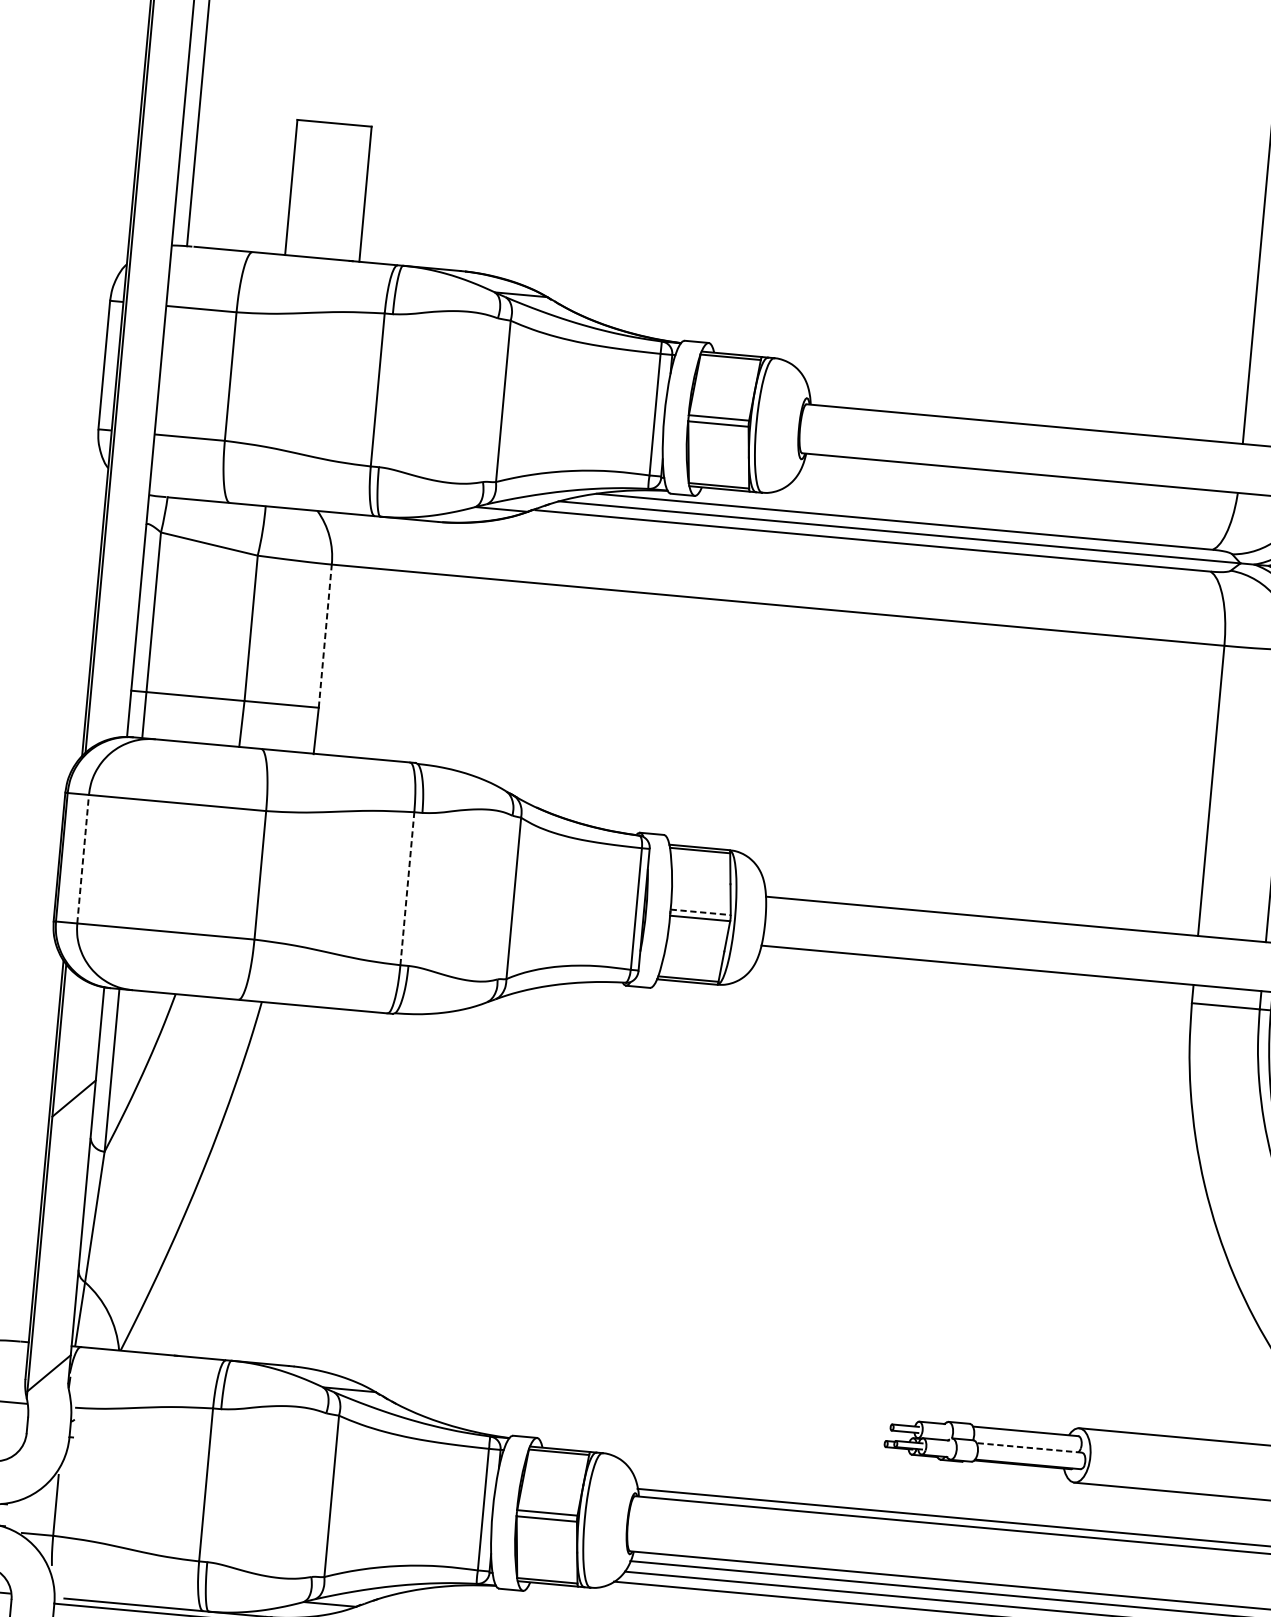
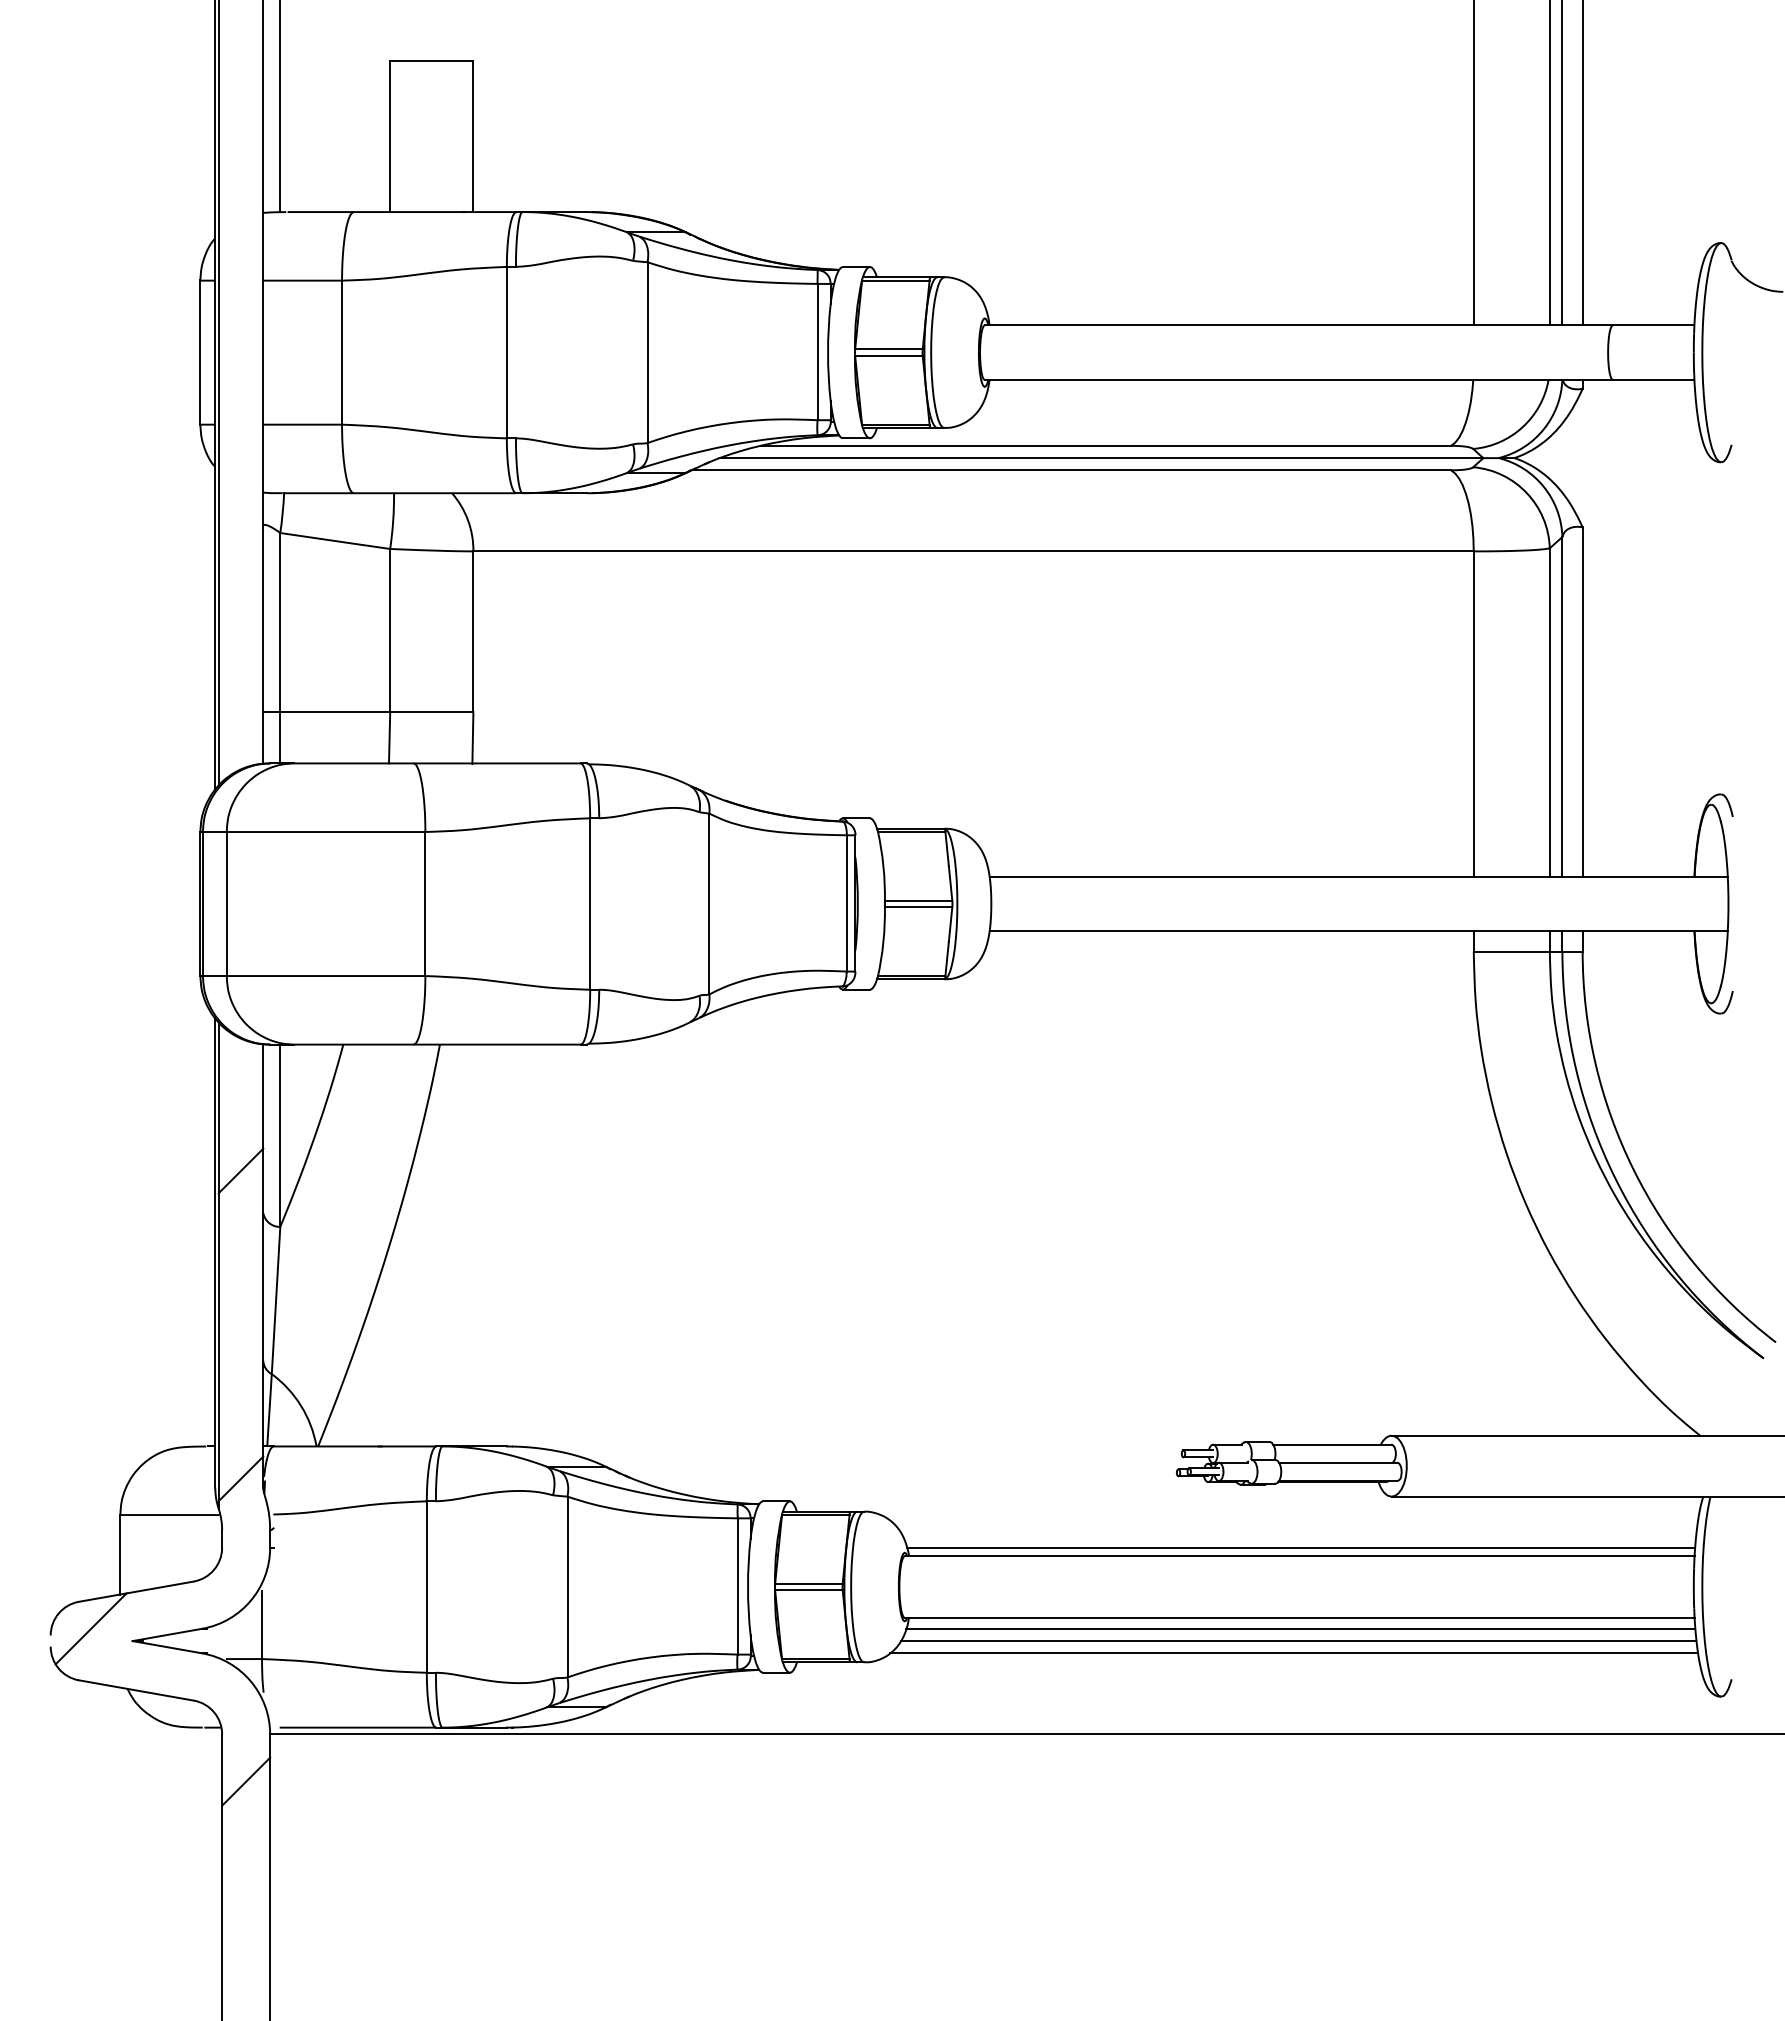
line: (325, 636) -> (473, 631), dashed -> solid
line: (82, 858) -> (226, 903), dashed -> solid
line: (407, 889) -> (590, 904), dashed -> solid
line: (700, 912) -> (918, 900), dashed -> solid
line: (1029, 1447) -> (1338, 1462), dashed -> solid

